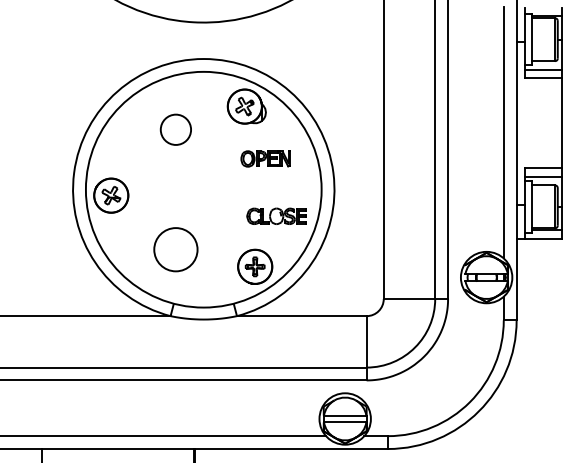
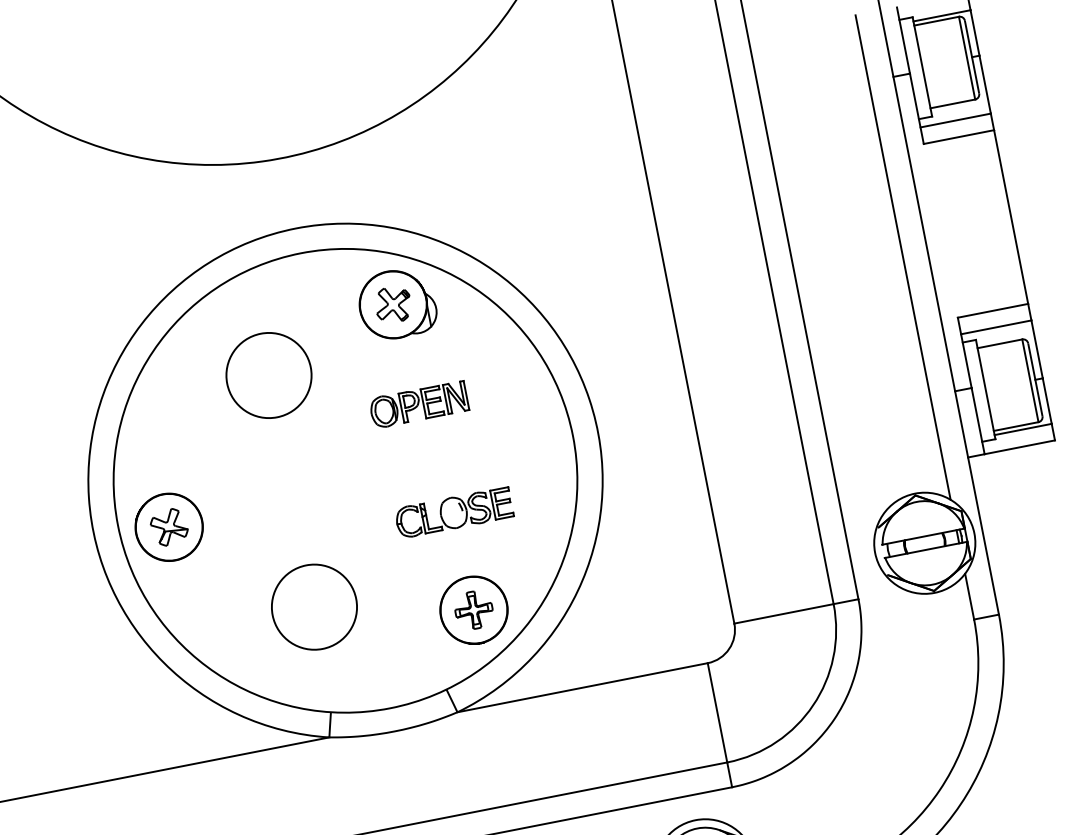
circle: (175, 129) -> (268, 375), size x1.43
part: (265, 158) -> (418, 403), moved
part: (276, 215) -> (453, 511), moved

